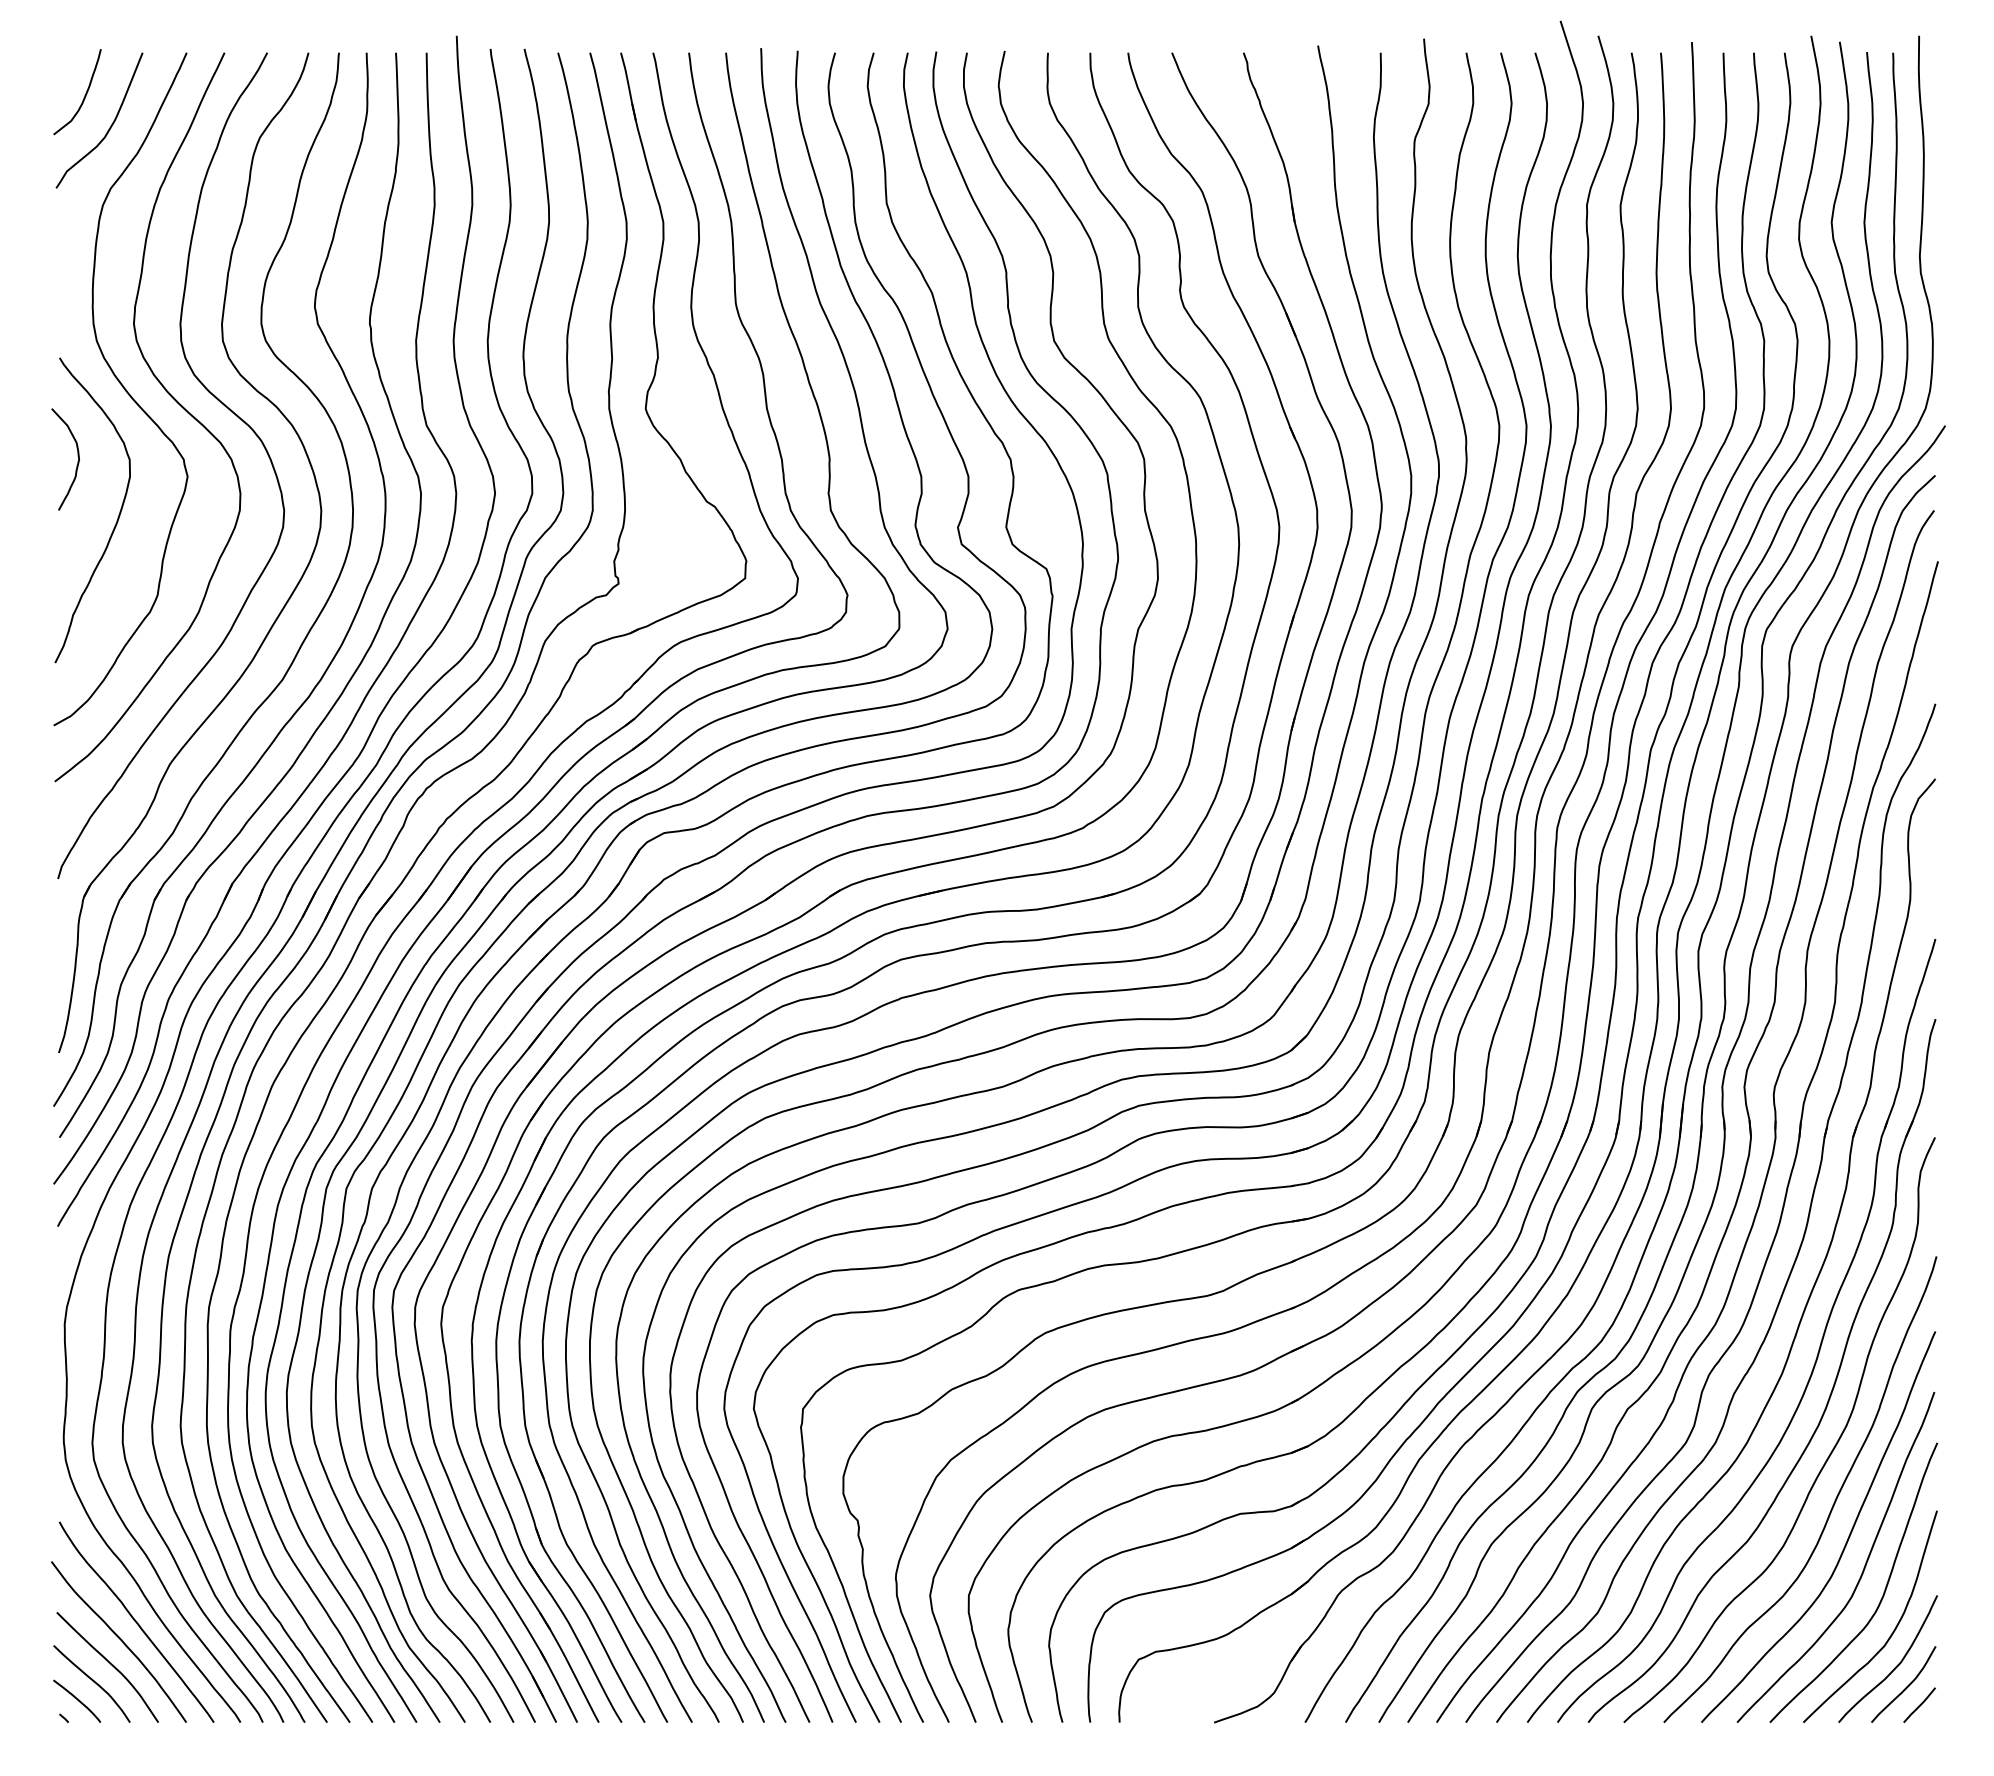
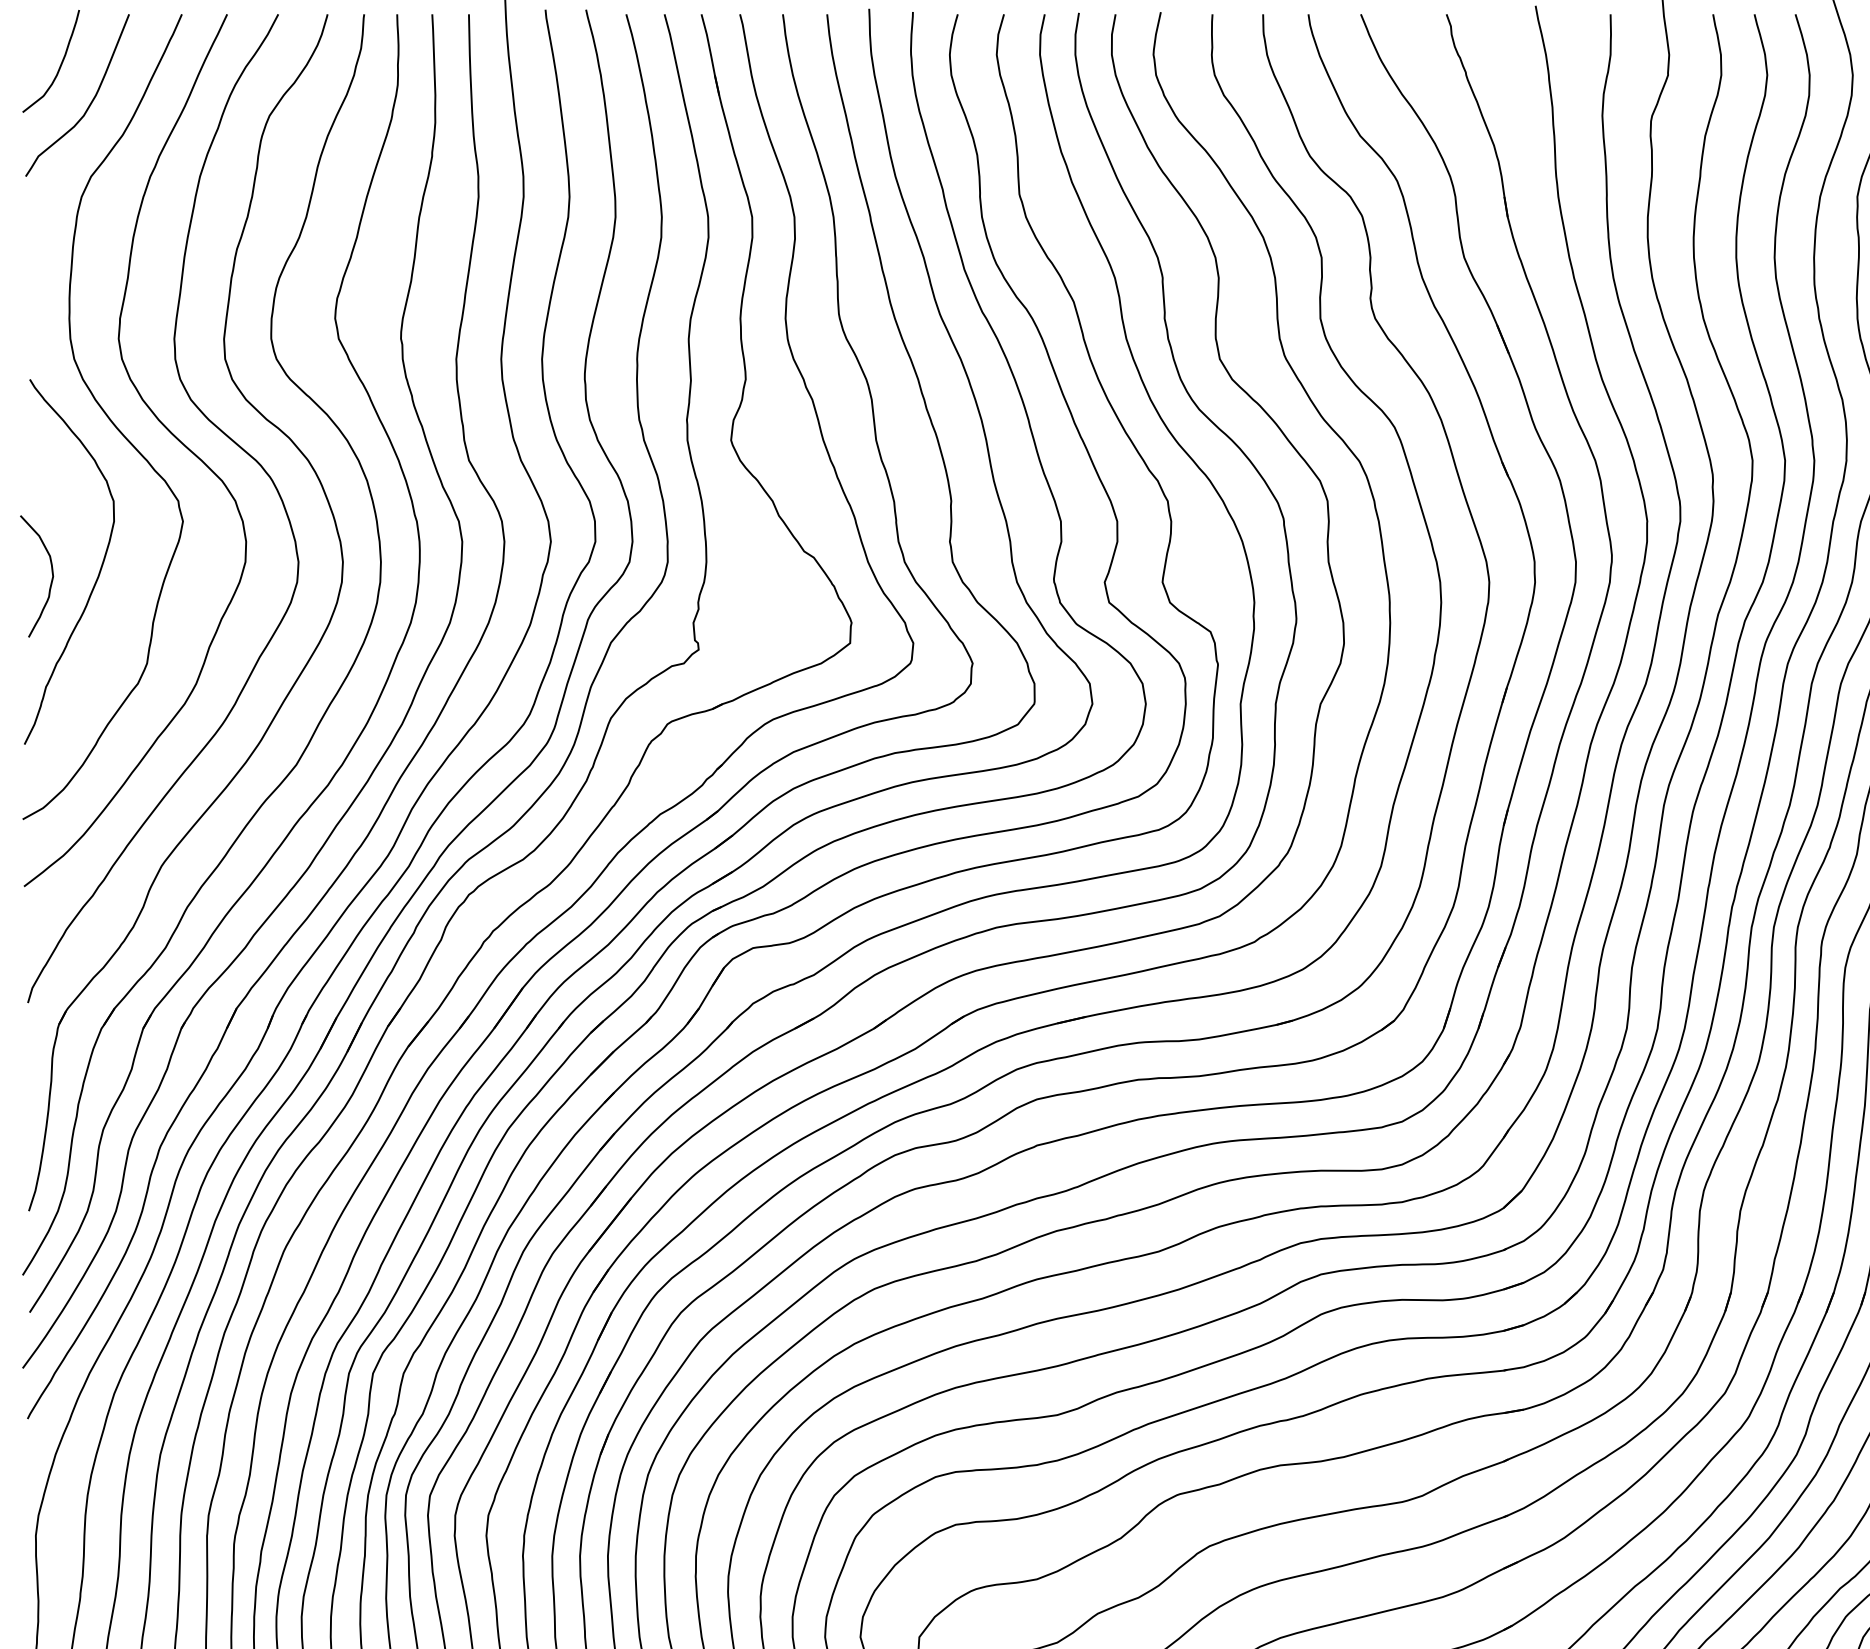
curve: (77, 461) -> (51, 578), moved

